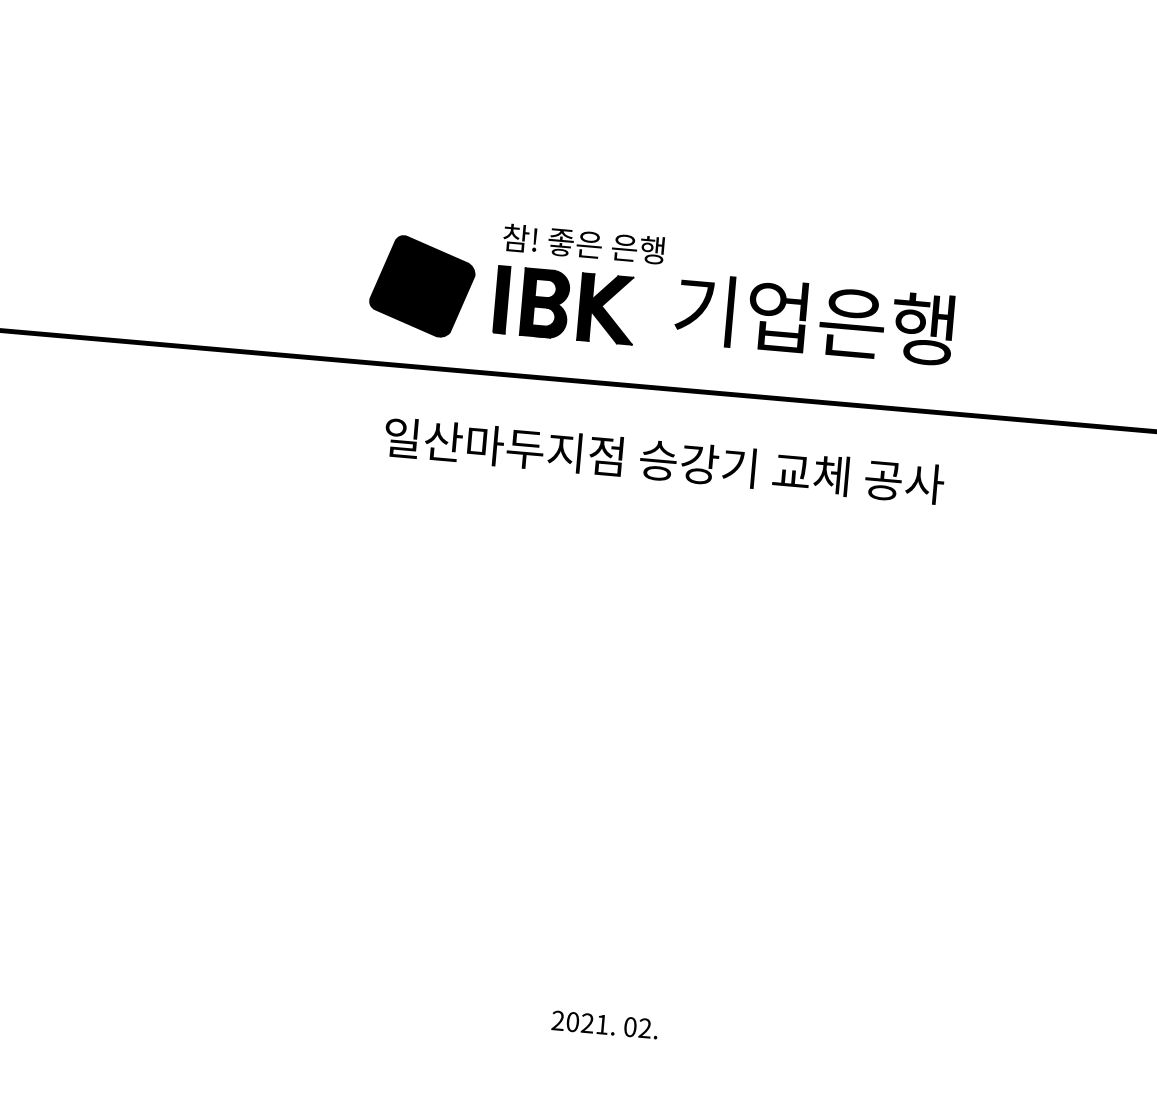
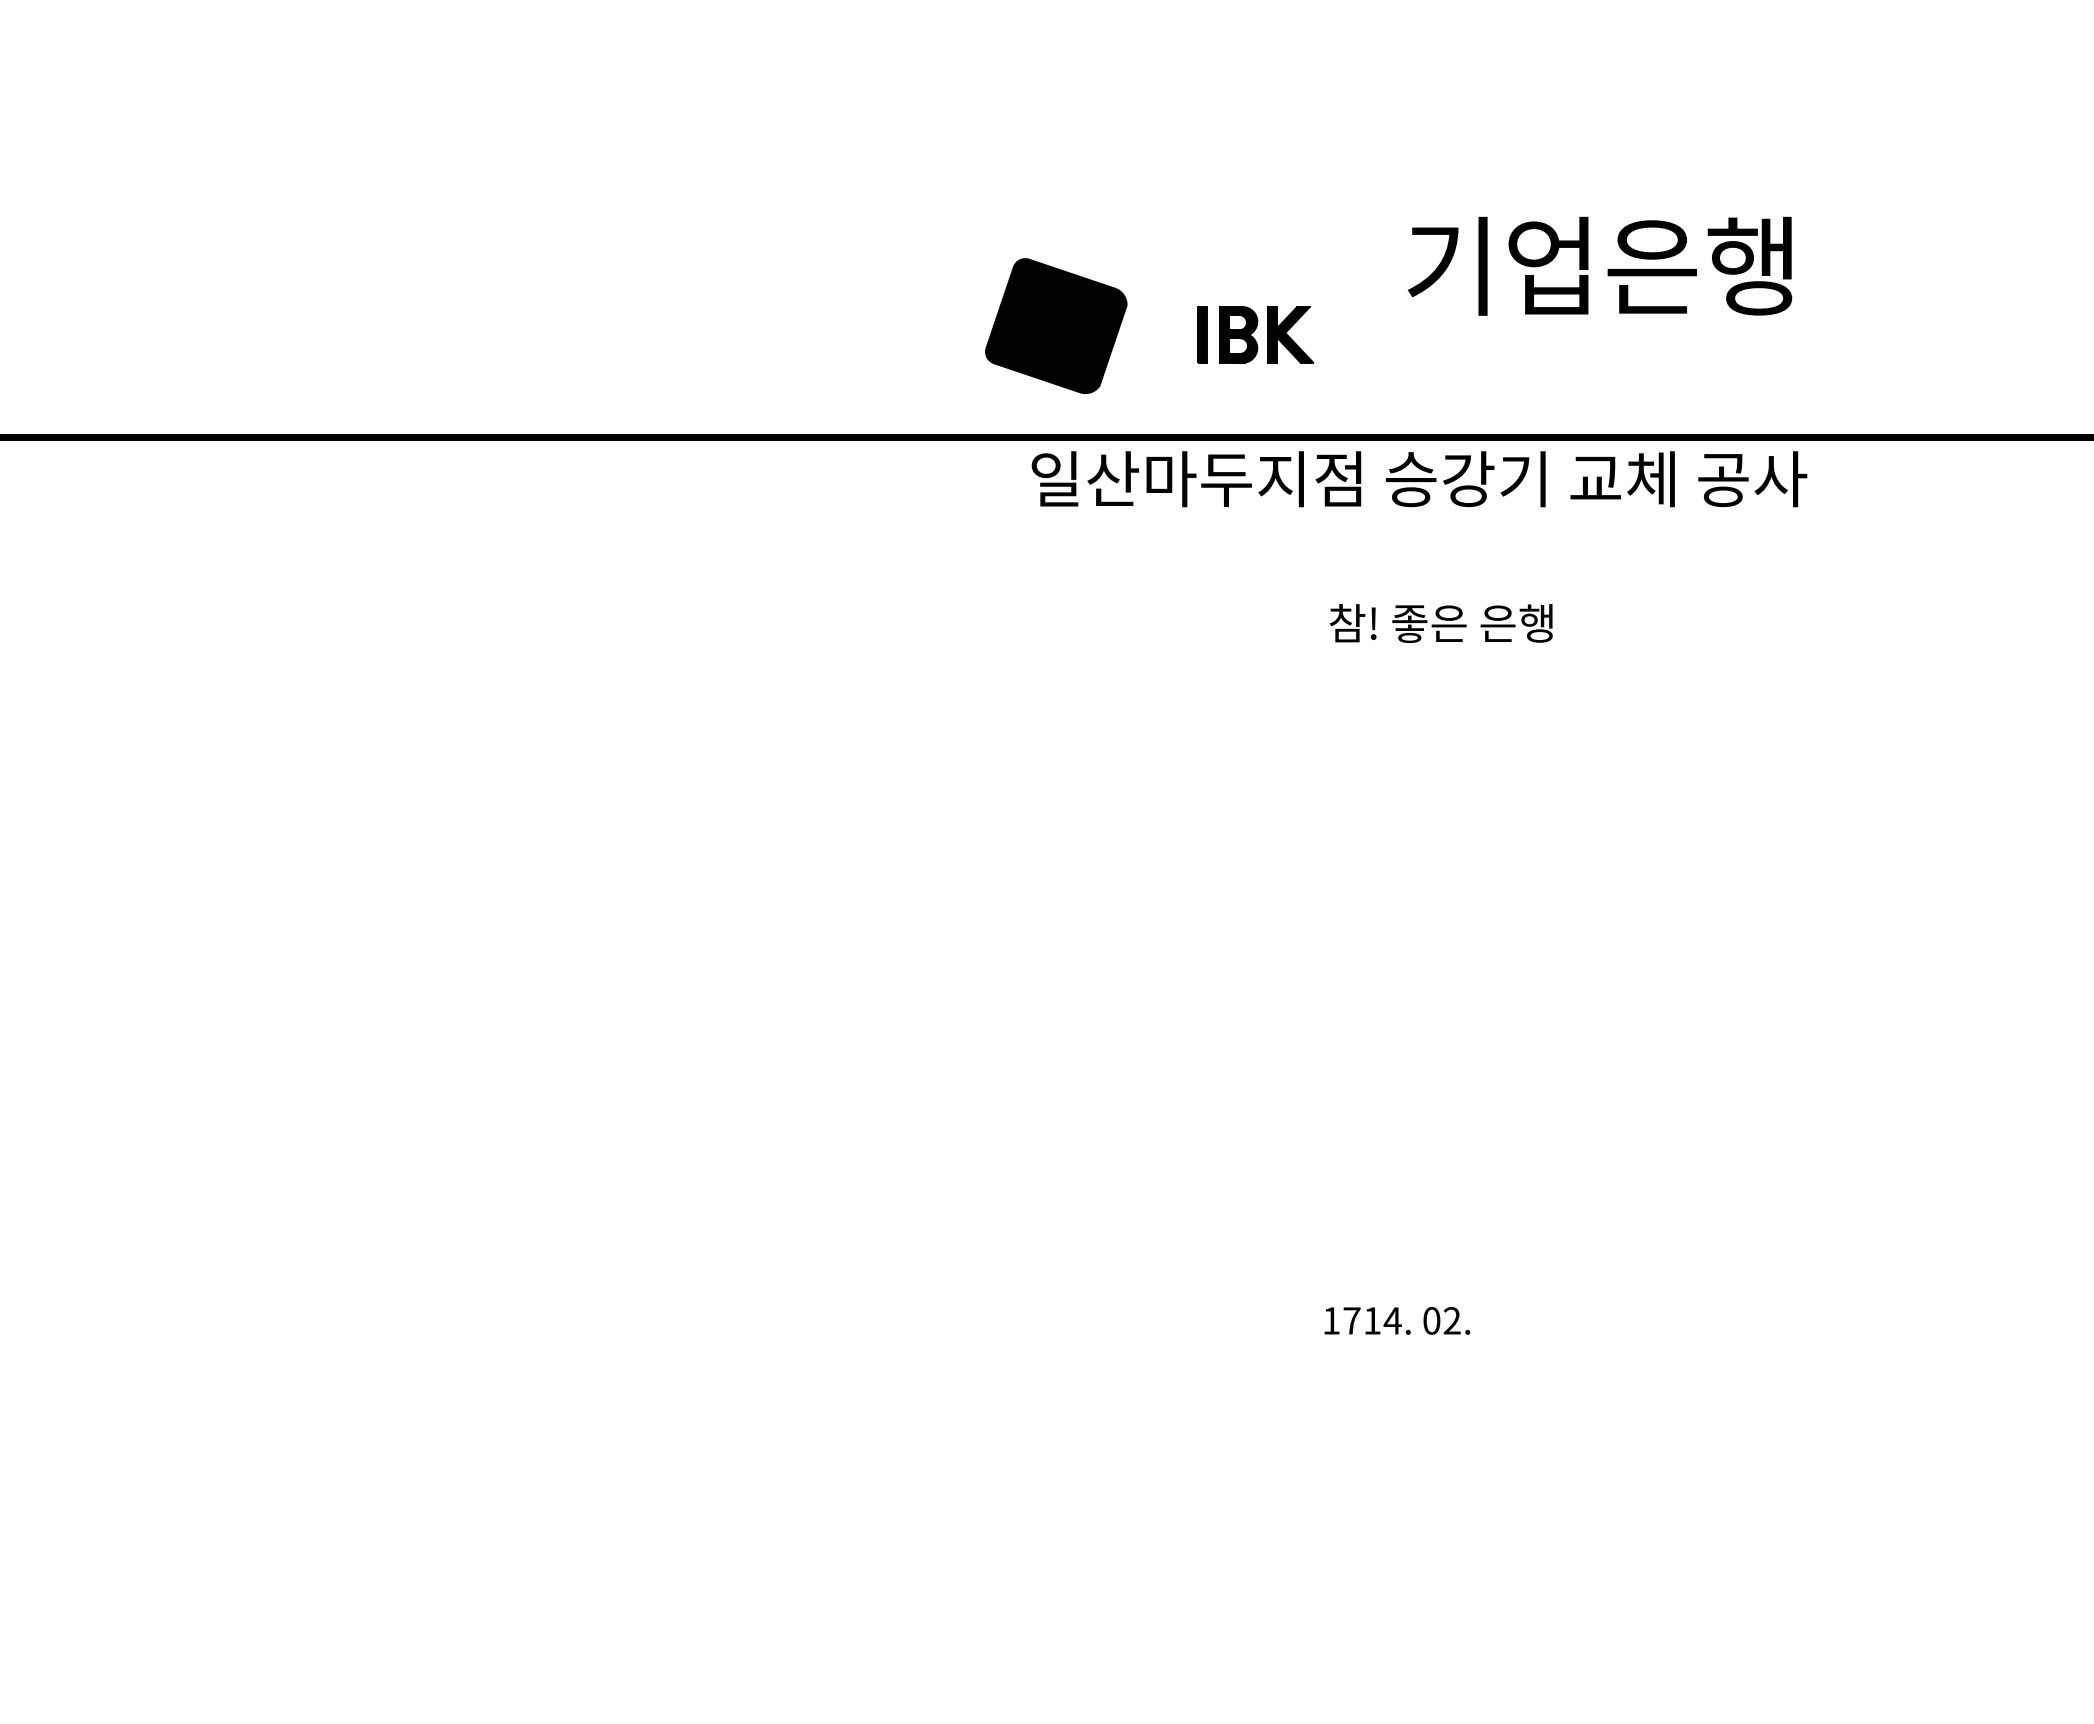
text: (583, 244) -> (1440, 623), moved
part: (565, 305) -> (1255, 334), size x0.6
text: (814, 318) -> (1600, 265), moved
text: (664, 461) -> (1419, 479), moved
text: (580, 1022) -> (1362, 1320), 2021. -> 1714.

